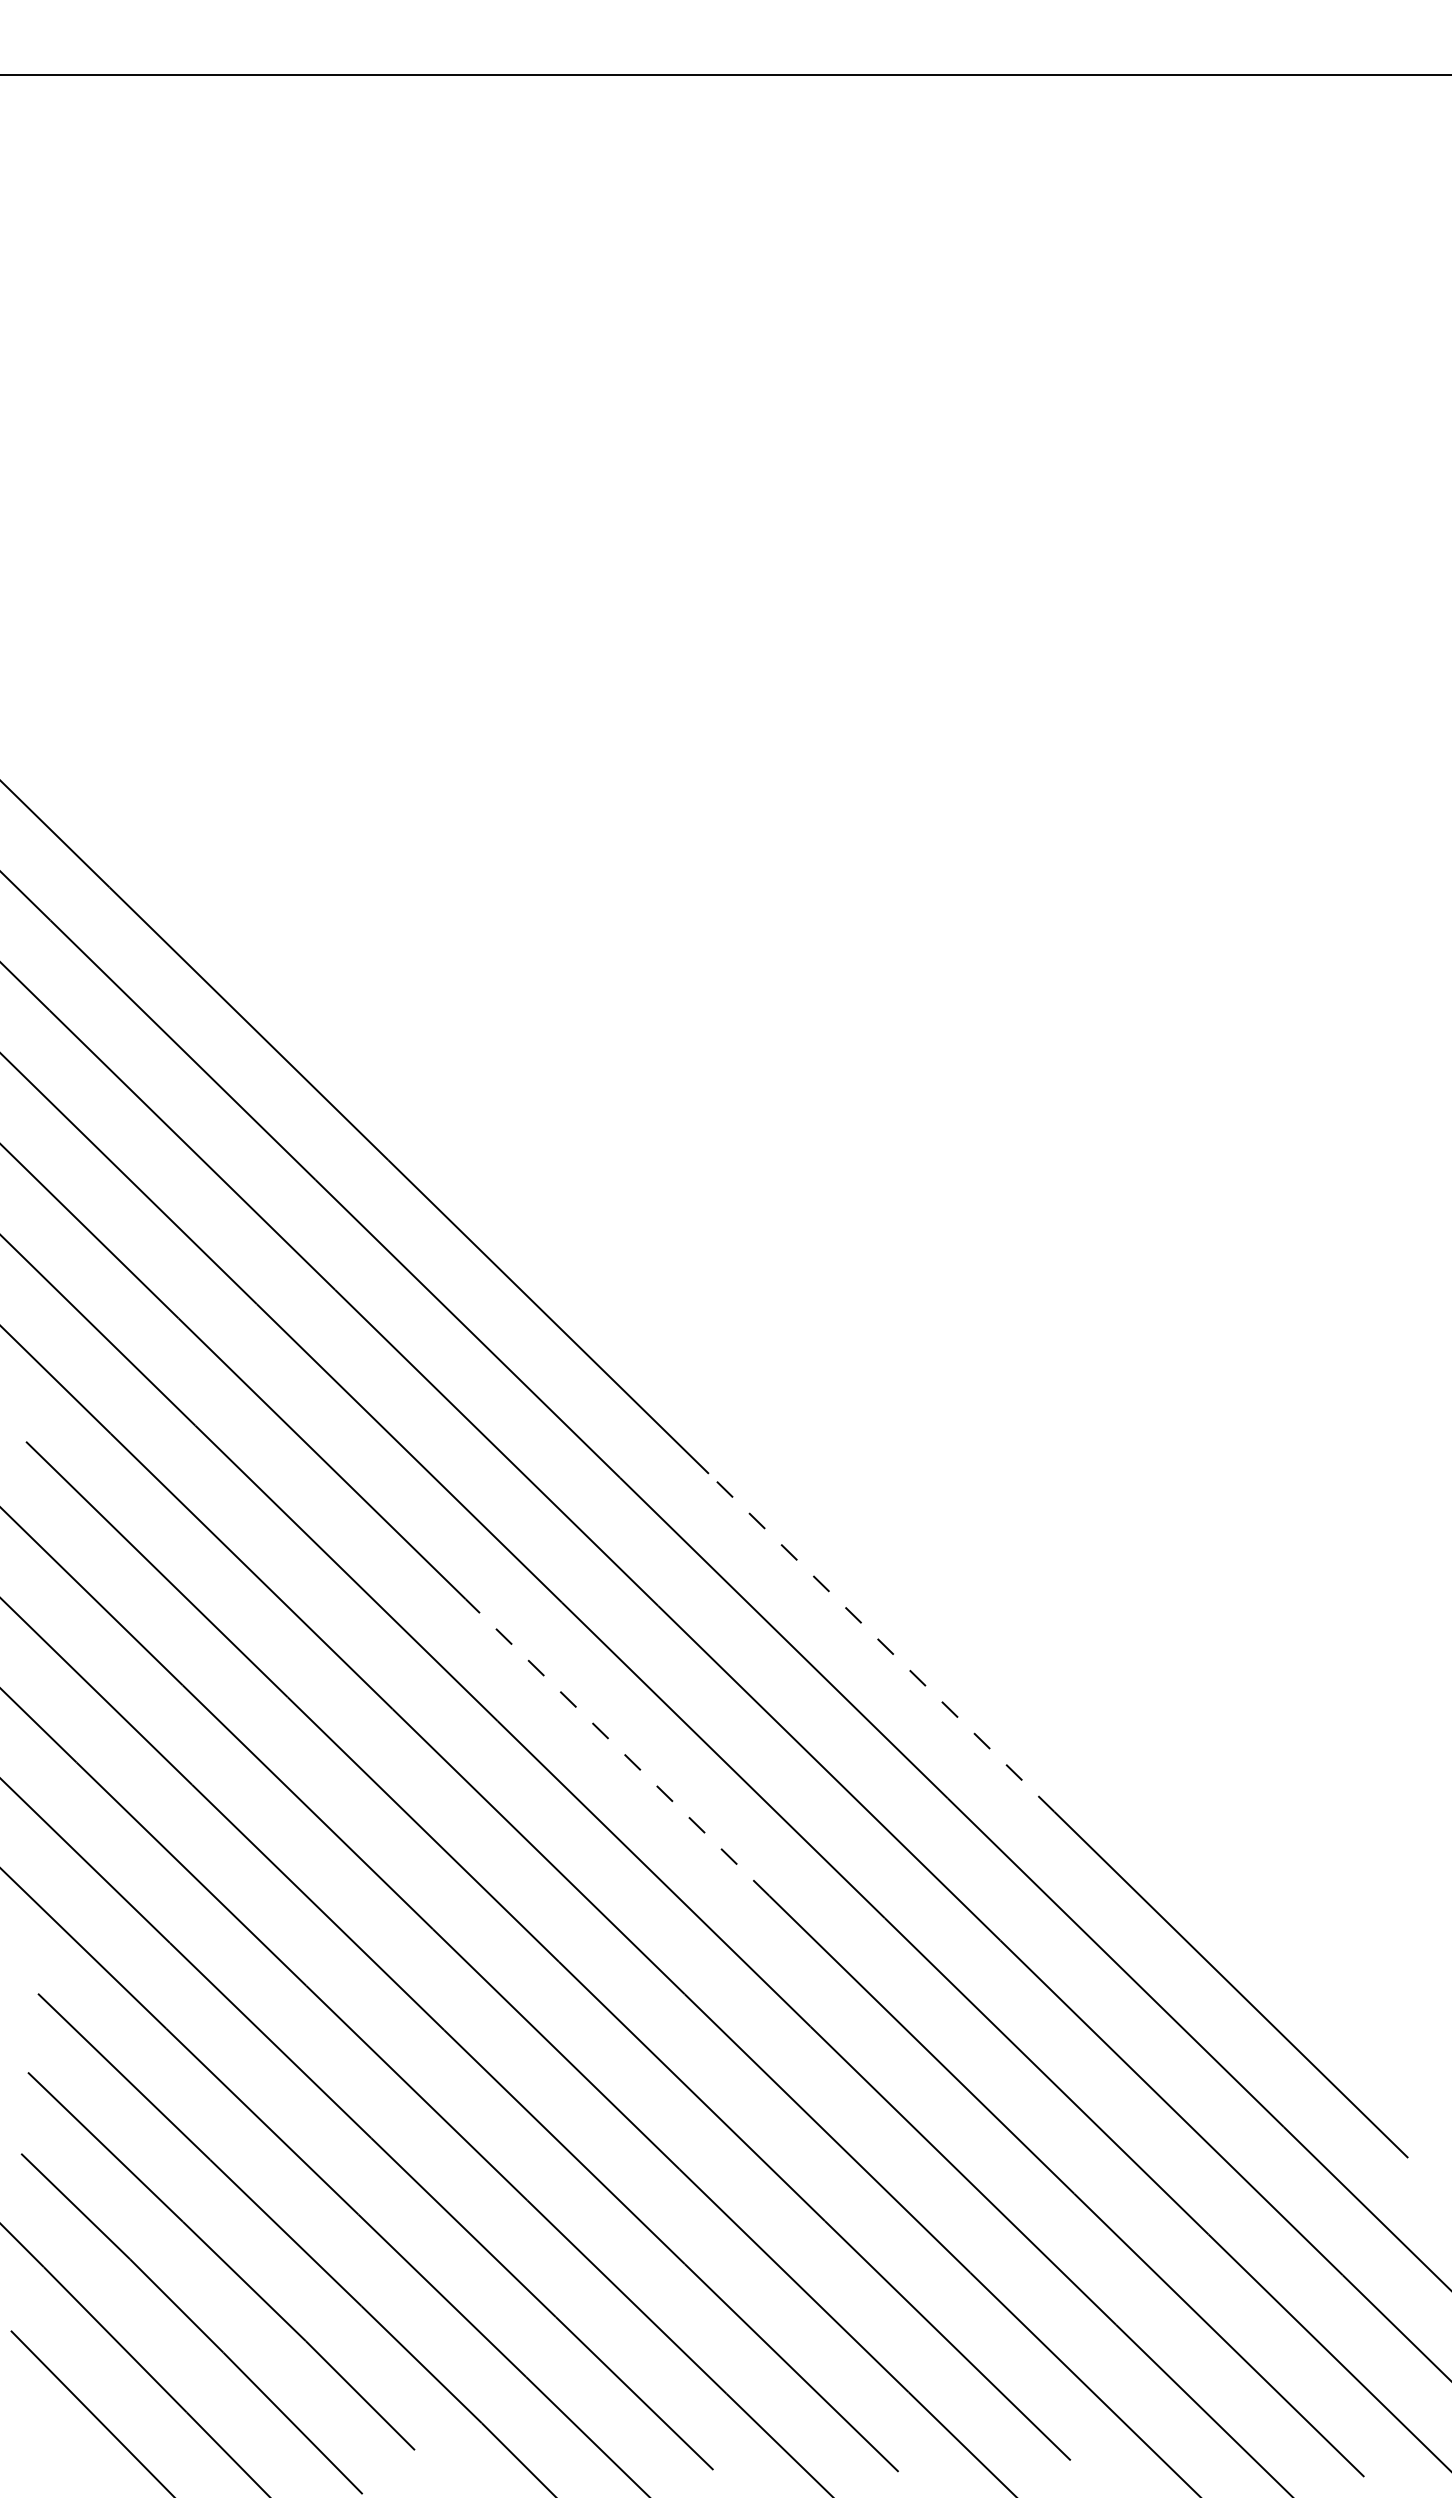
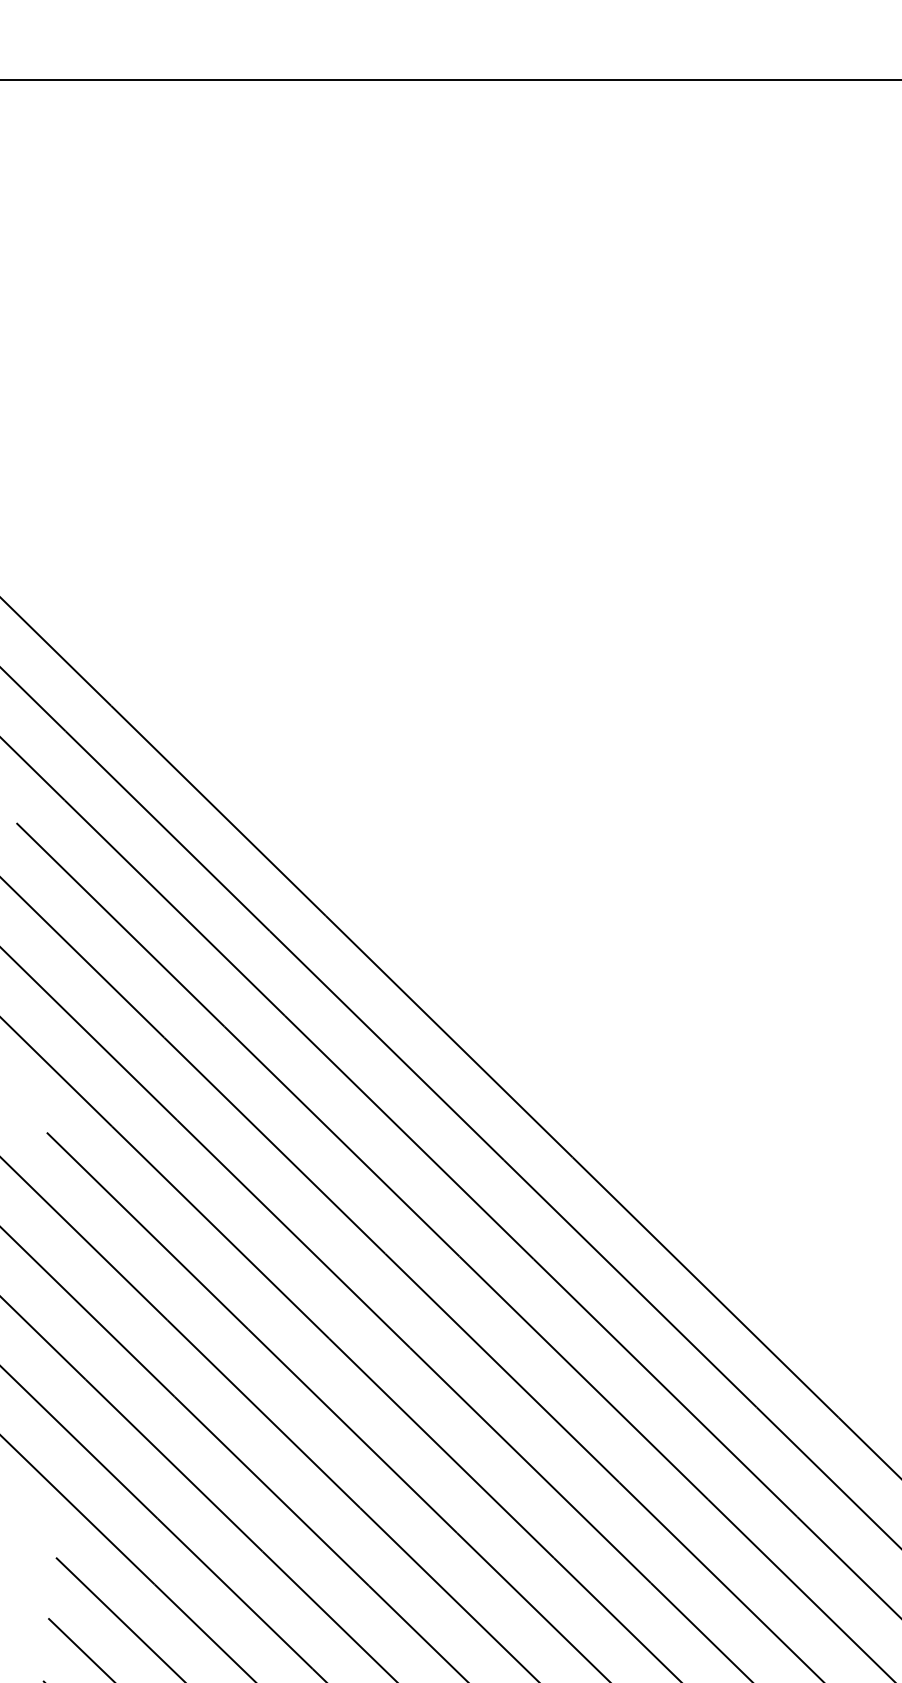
line: (881, 1642) -> (705, 1287), dashed -> solid
line: (617, 1747) -> (502, 1368), dashed -> solid

